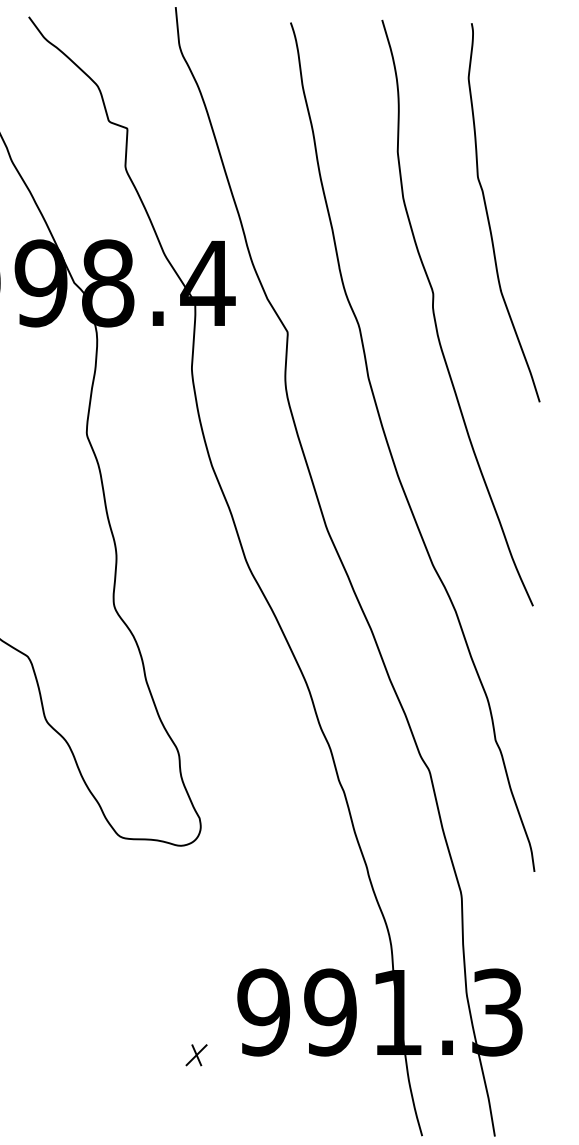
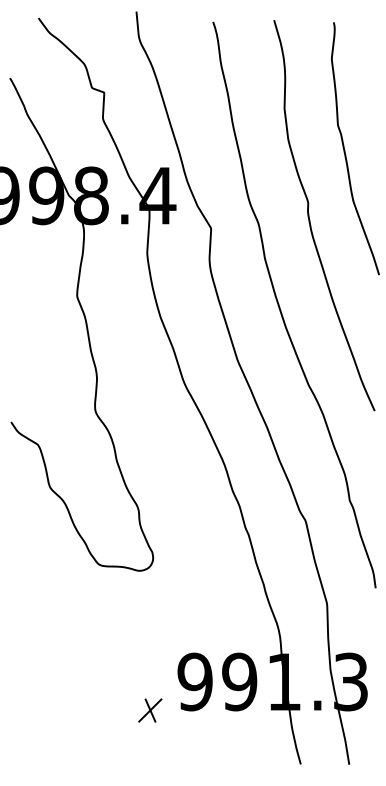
part: (196, 1055) -> (150, 710), size x1.67

